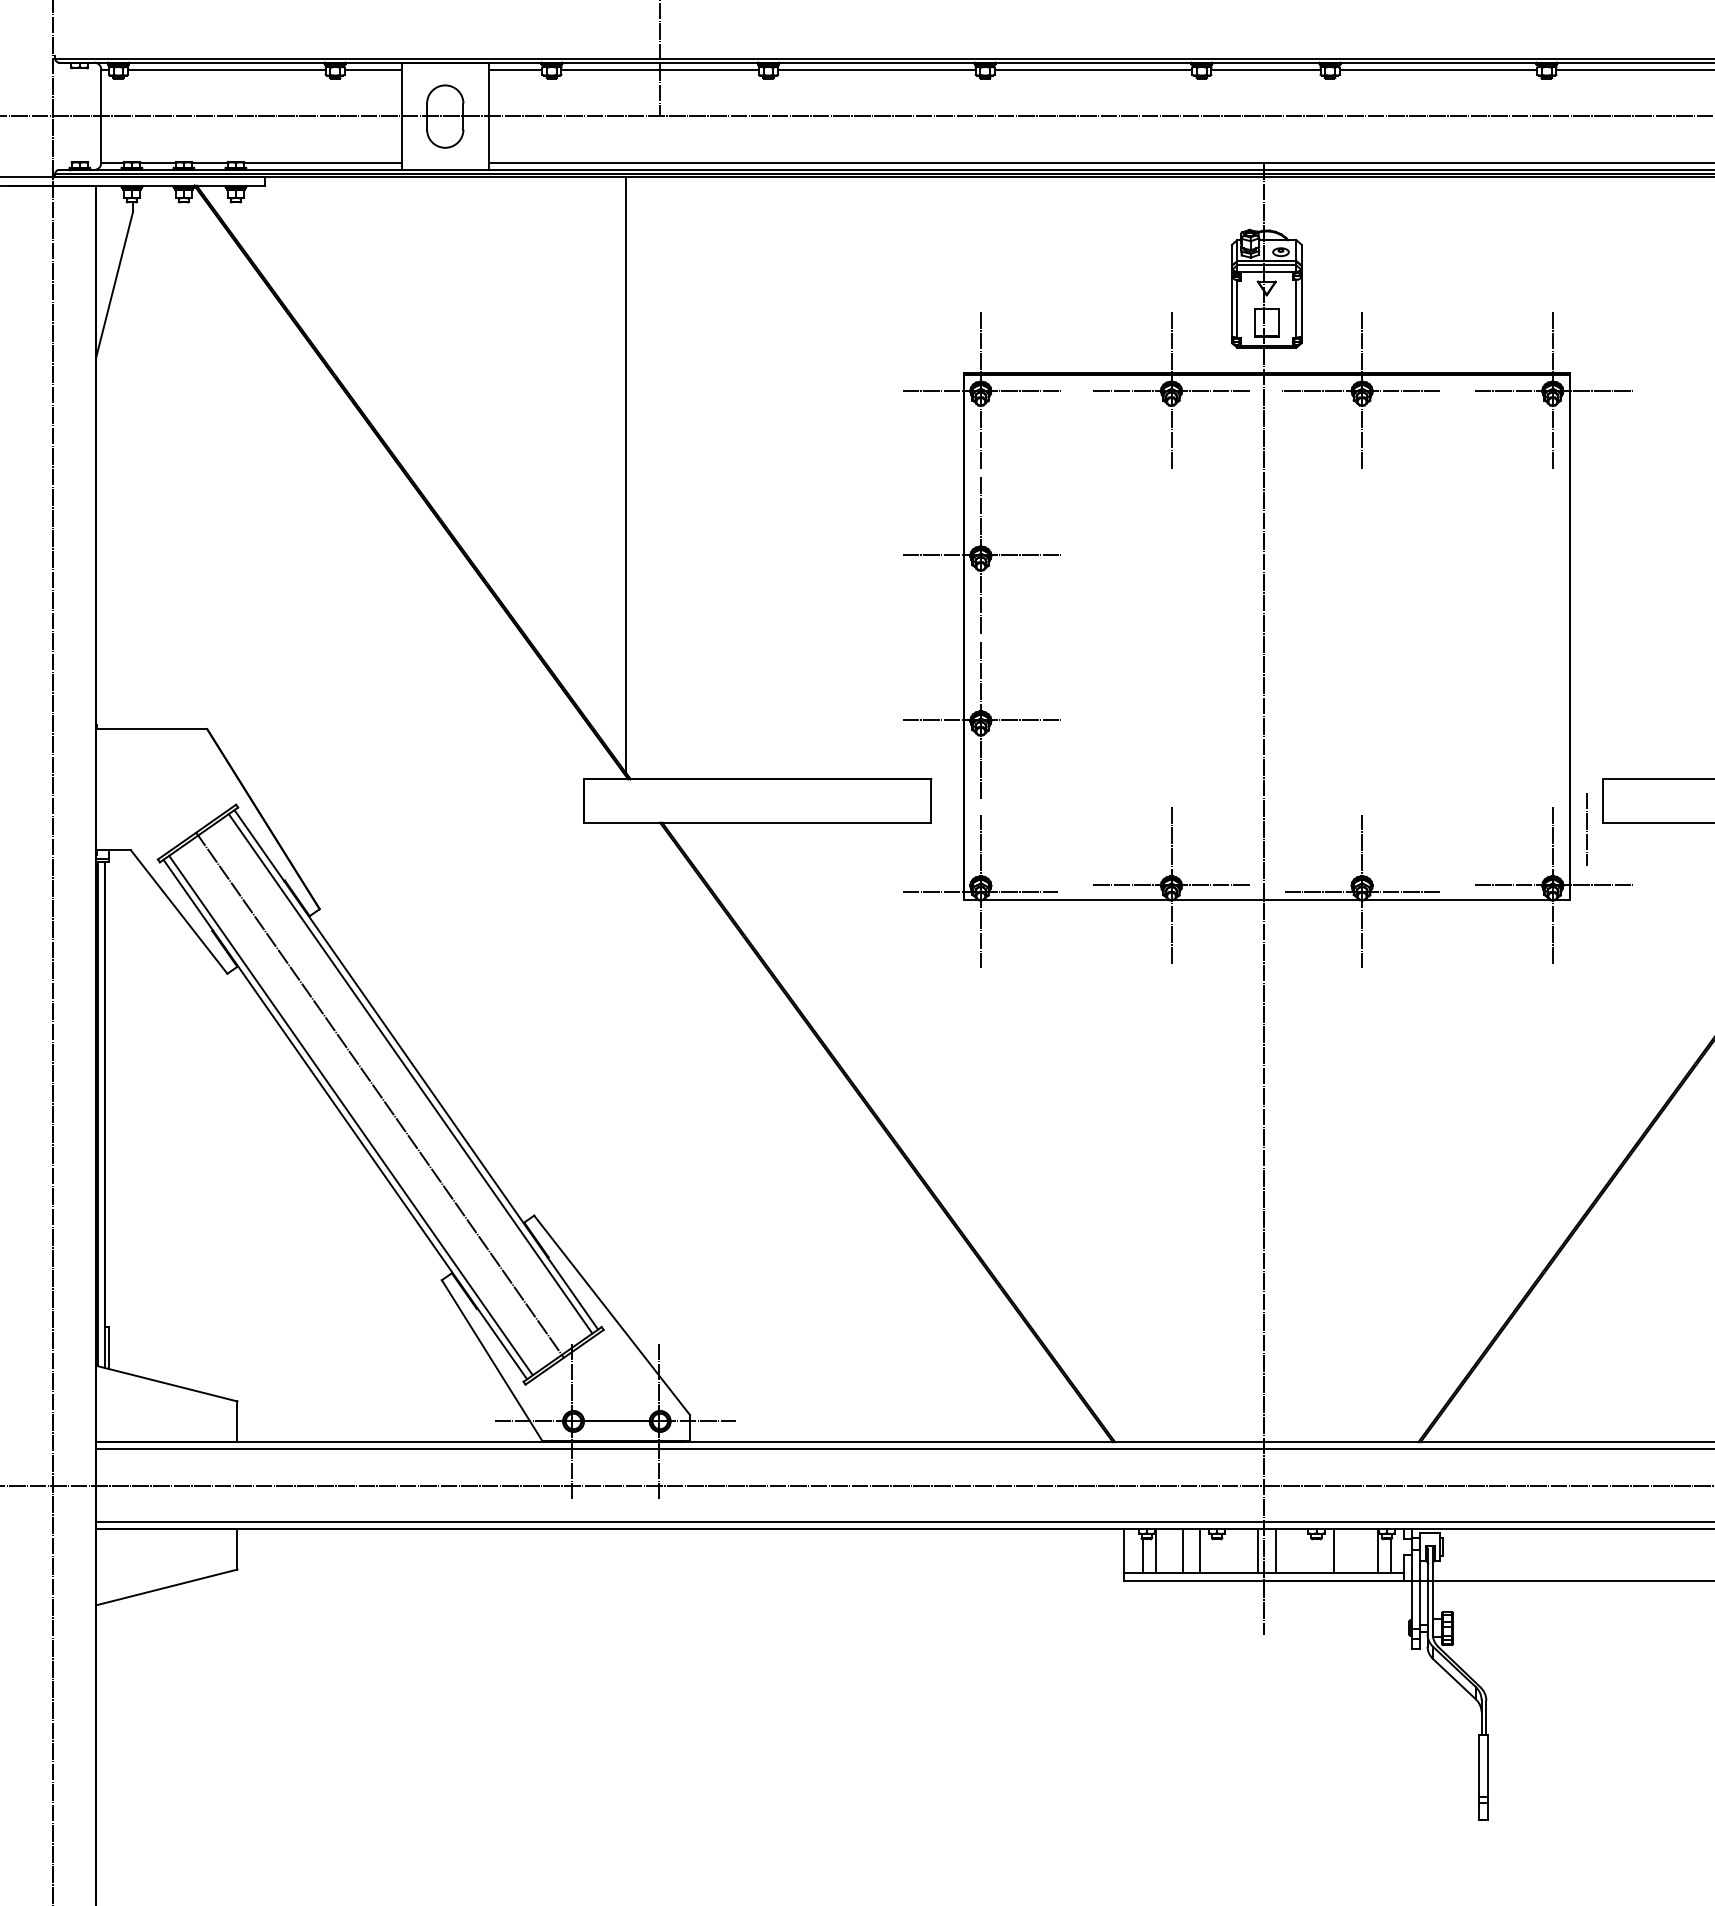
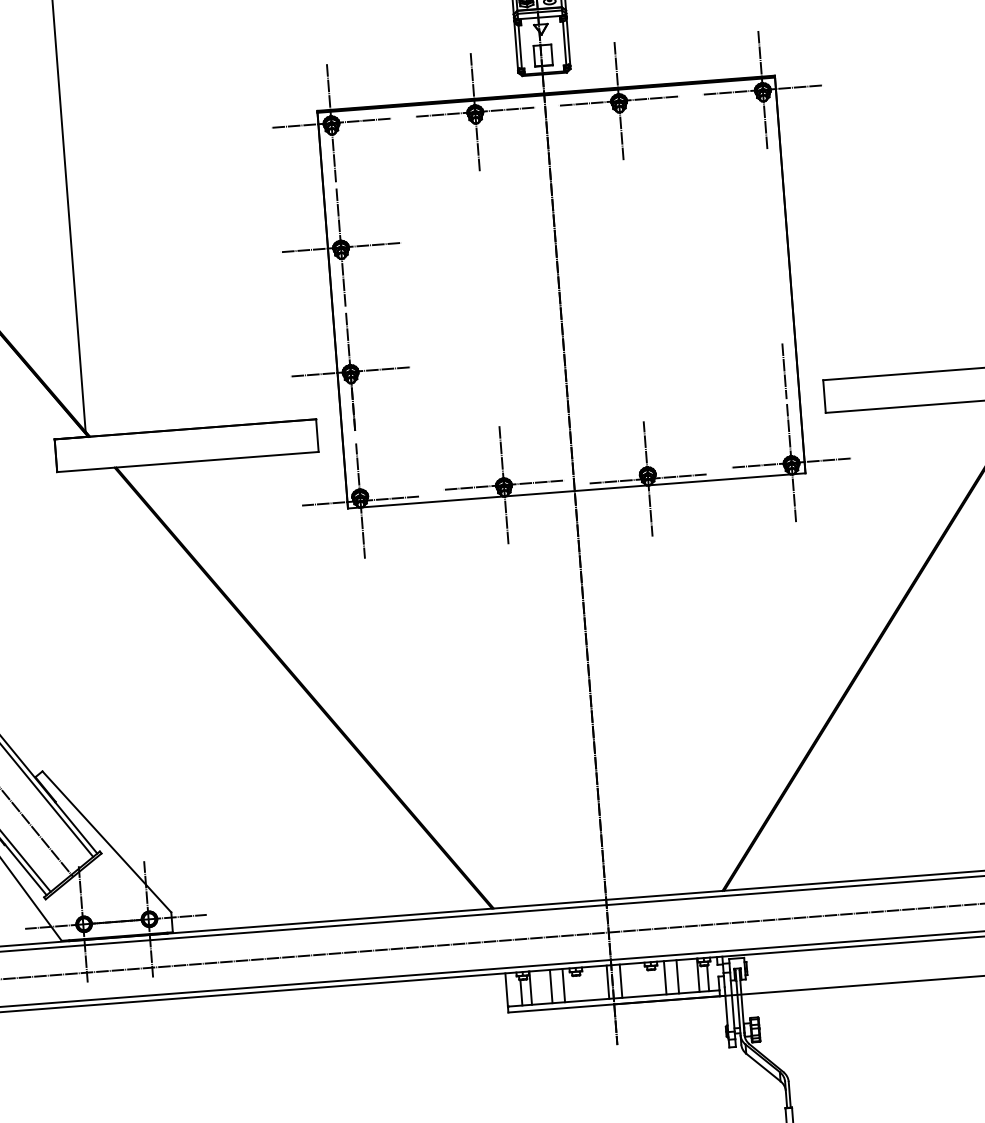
line: (1586, 829) -> (784, 371), moved
line: (1350, 1550) -> (677, 976), added

